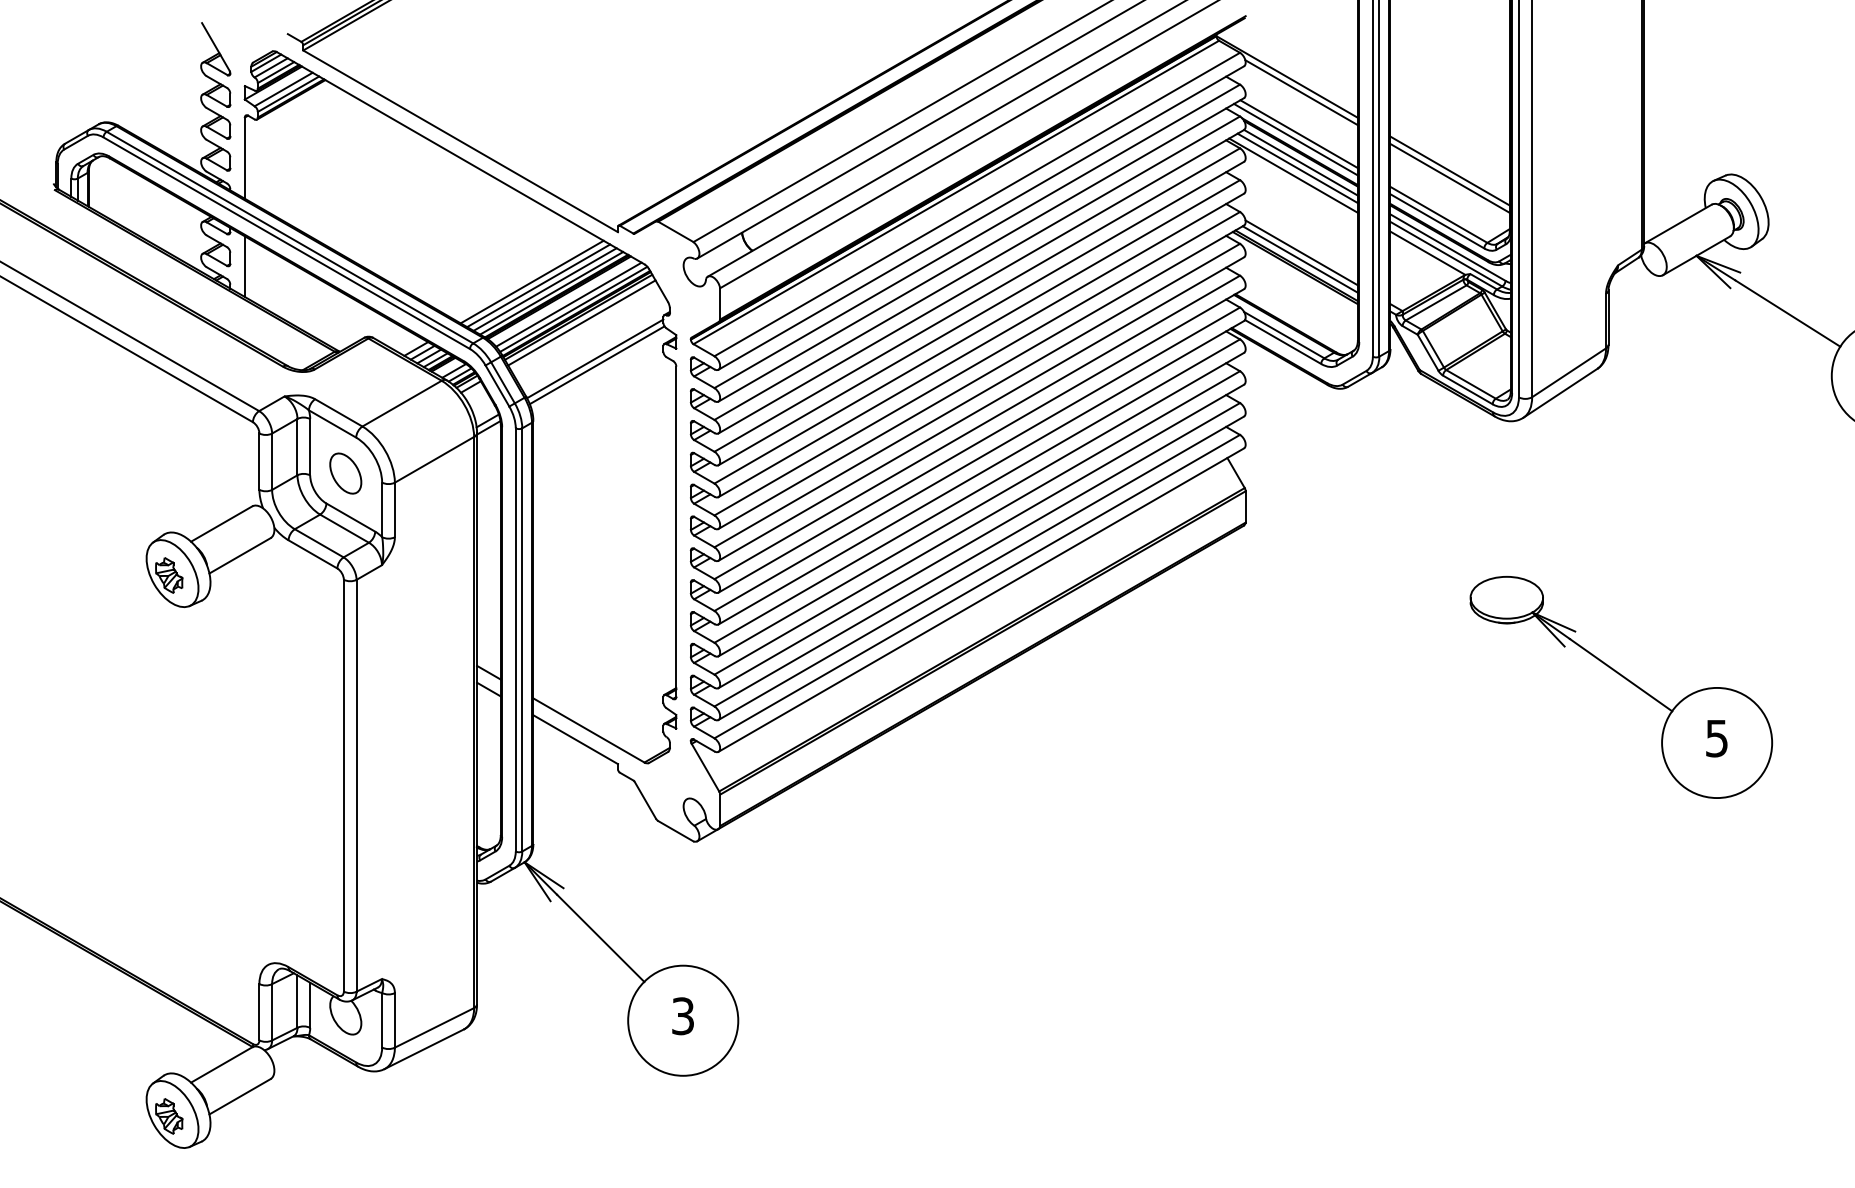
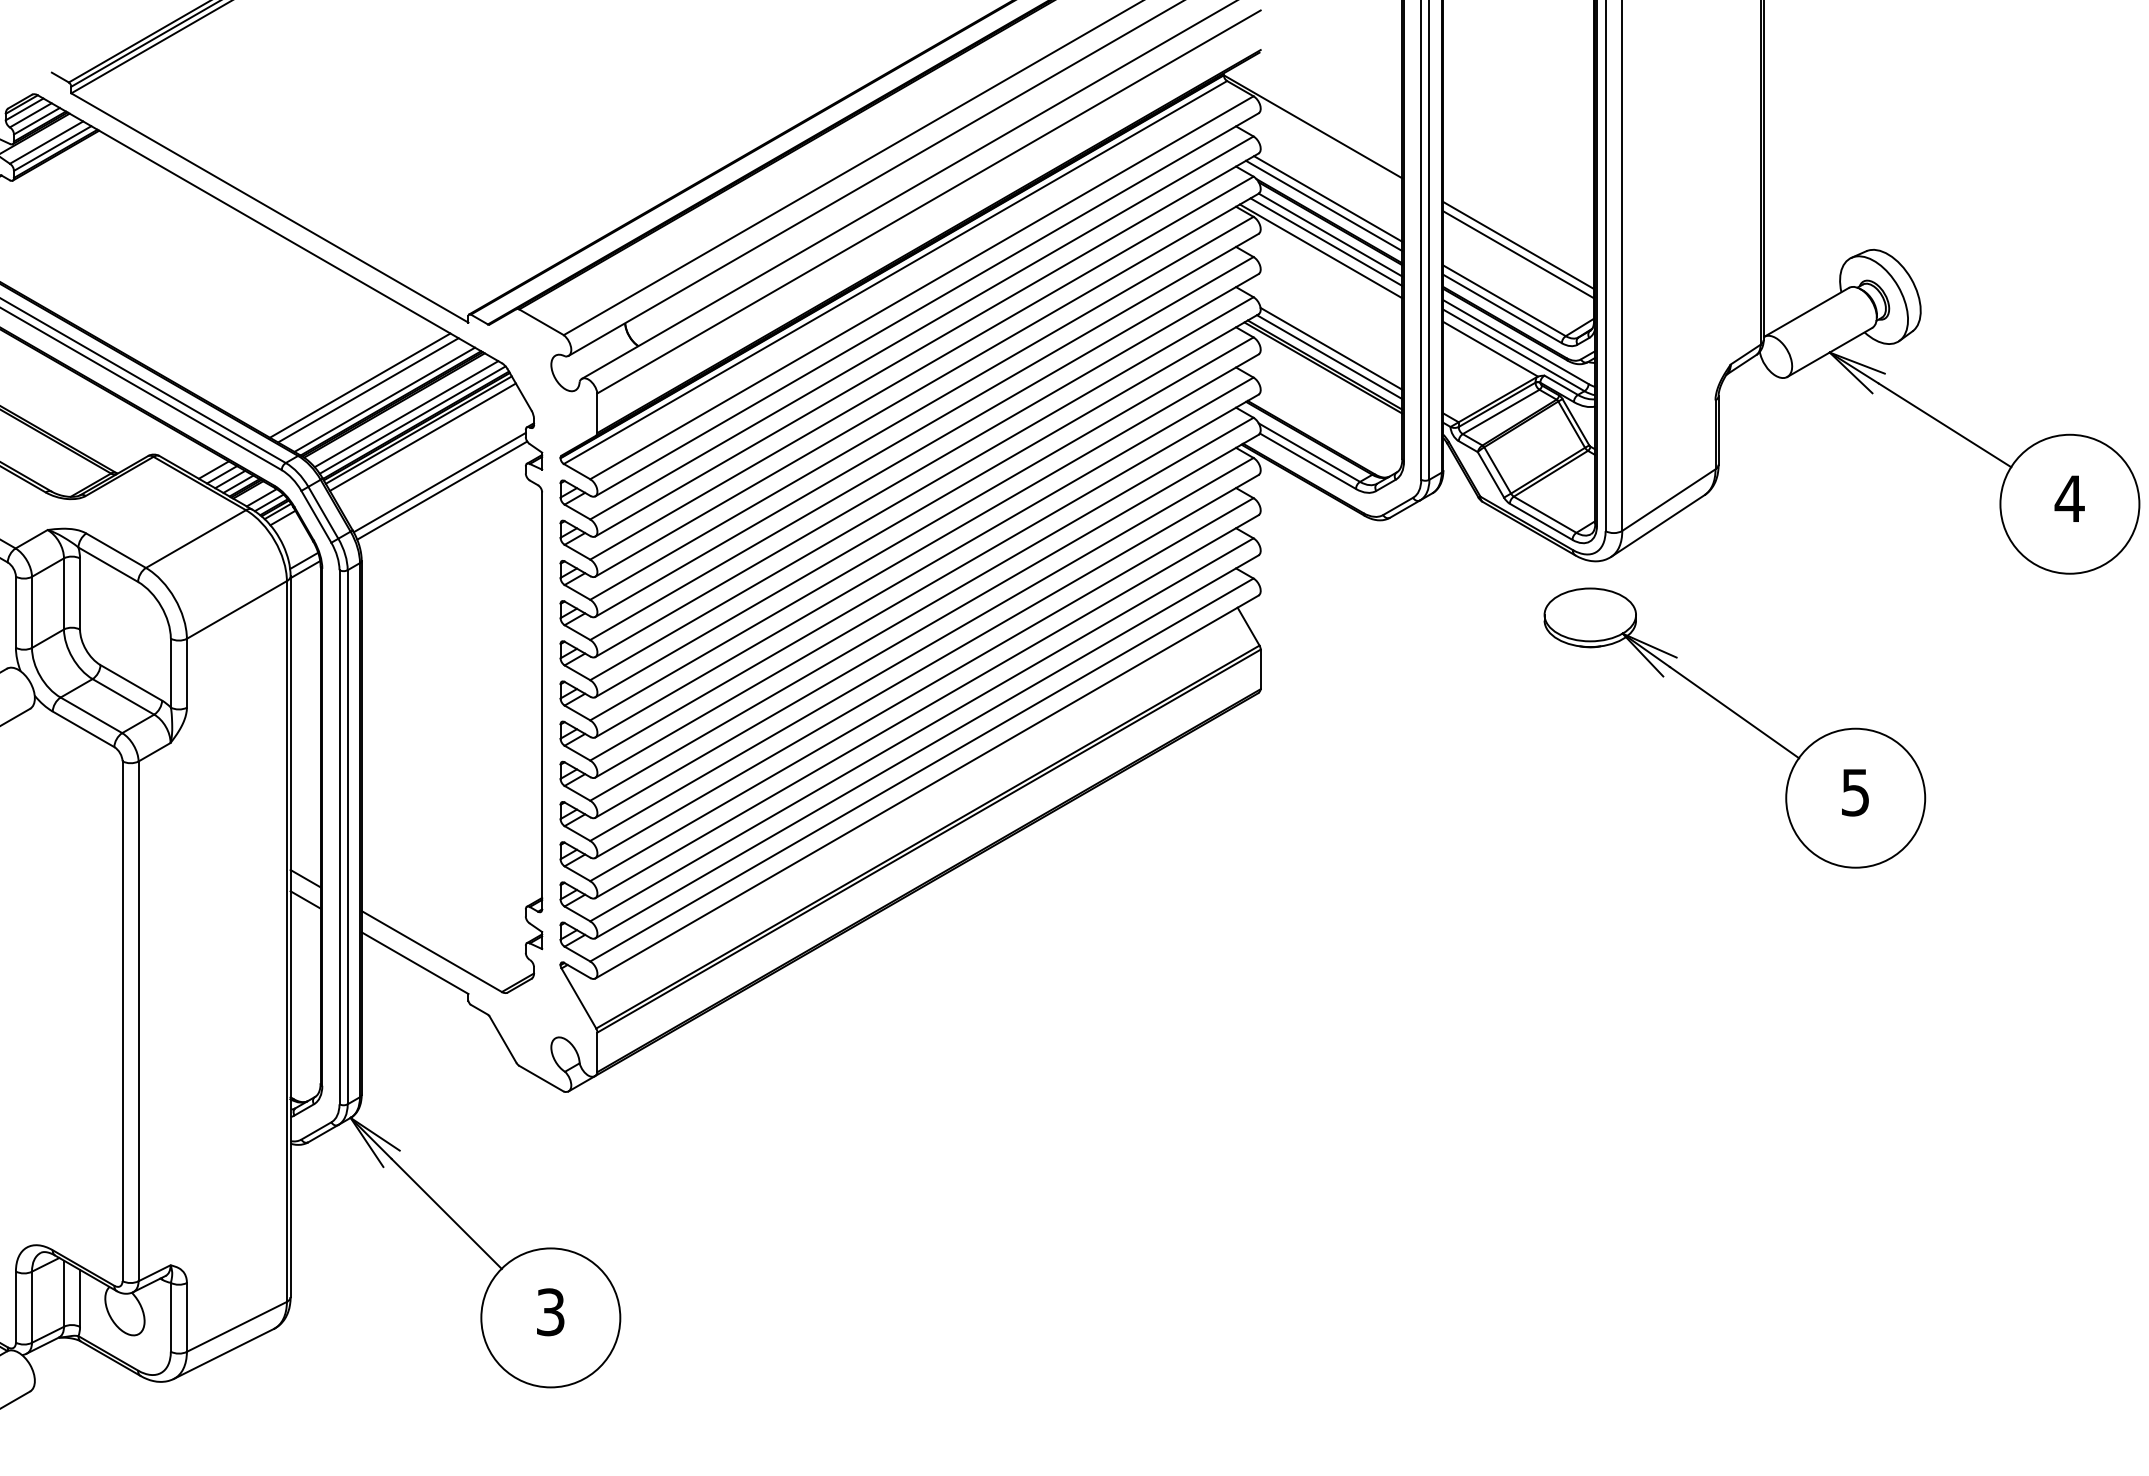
line: (1301, 92) -> (1331, 146), removed
line: (544, 289) -> (375, 394), removed
part: (345, 473) -> (124, 627), removed
part: (1626, 680) -> (1741, 719), moved

